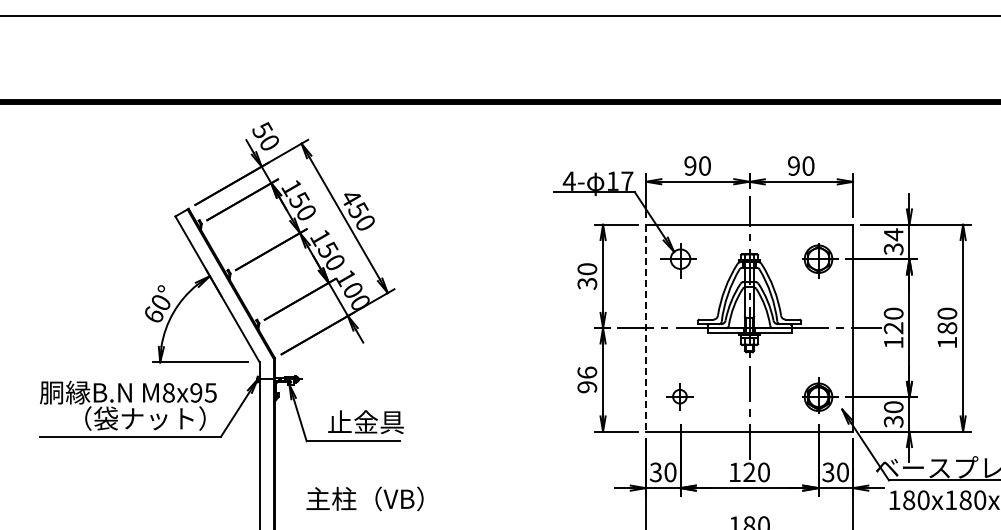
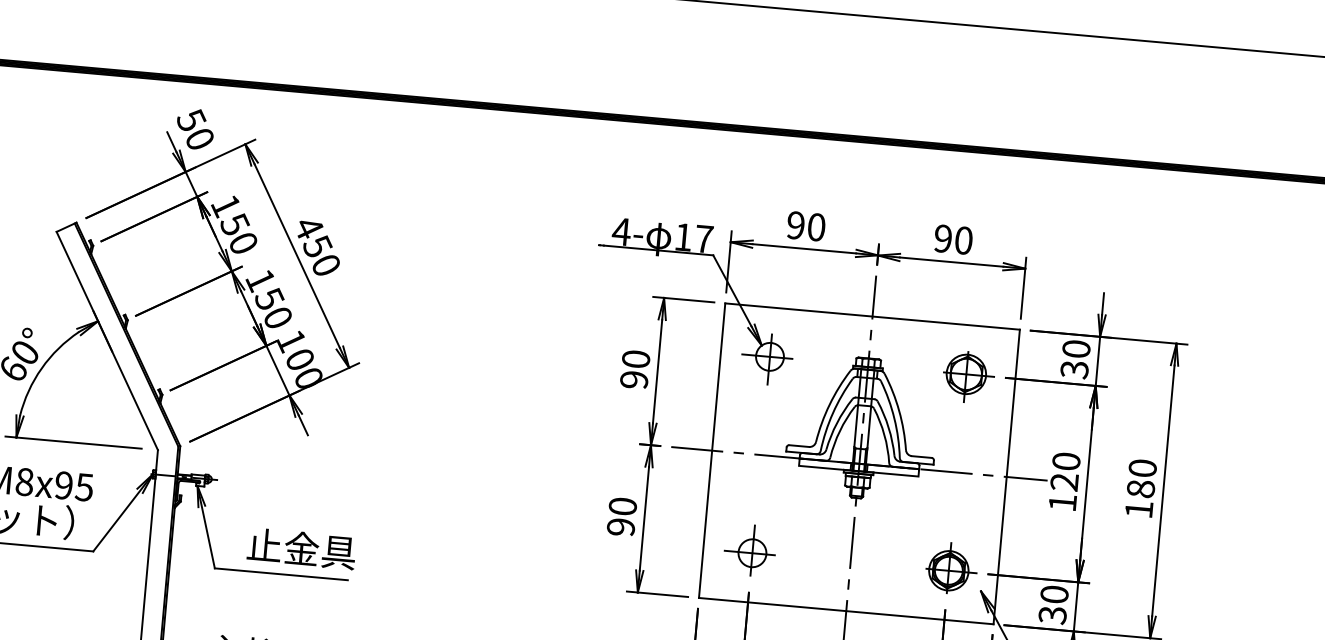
text: (893, 234) -> (1076, 348), 34 -> 30
text: (587, 283) -> (634, 379), 30 -> 90
line: (646, 328) -> (712, 451), dashed -> solid
text: (587, 372) -> (623, 506), 96 -> 90
part: (678, 395) -> (749, 550), size x1.43

